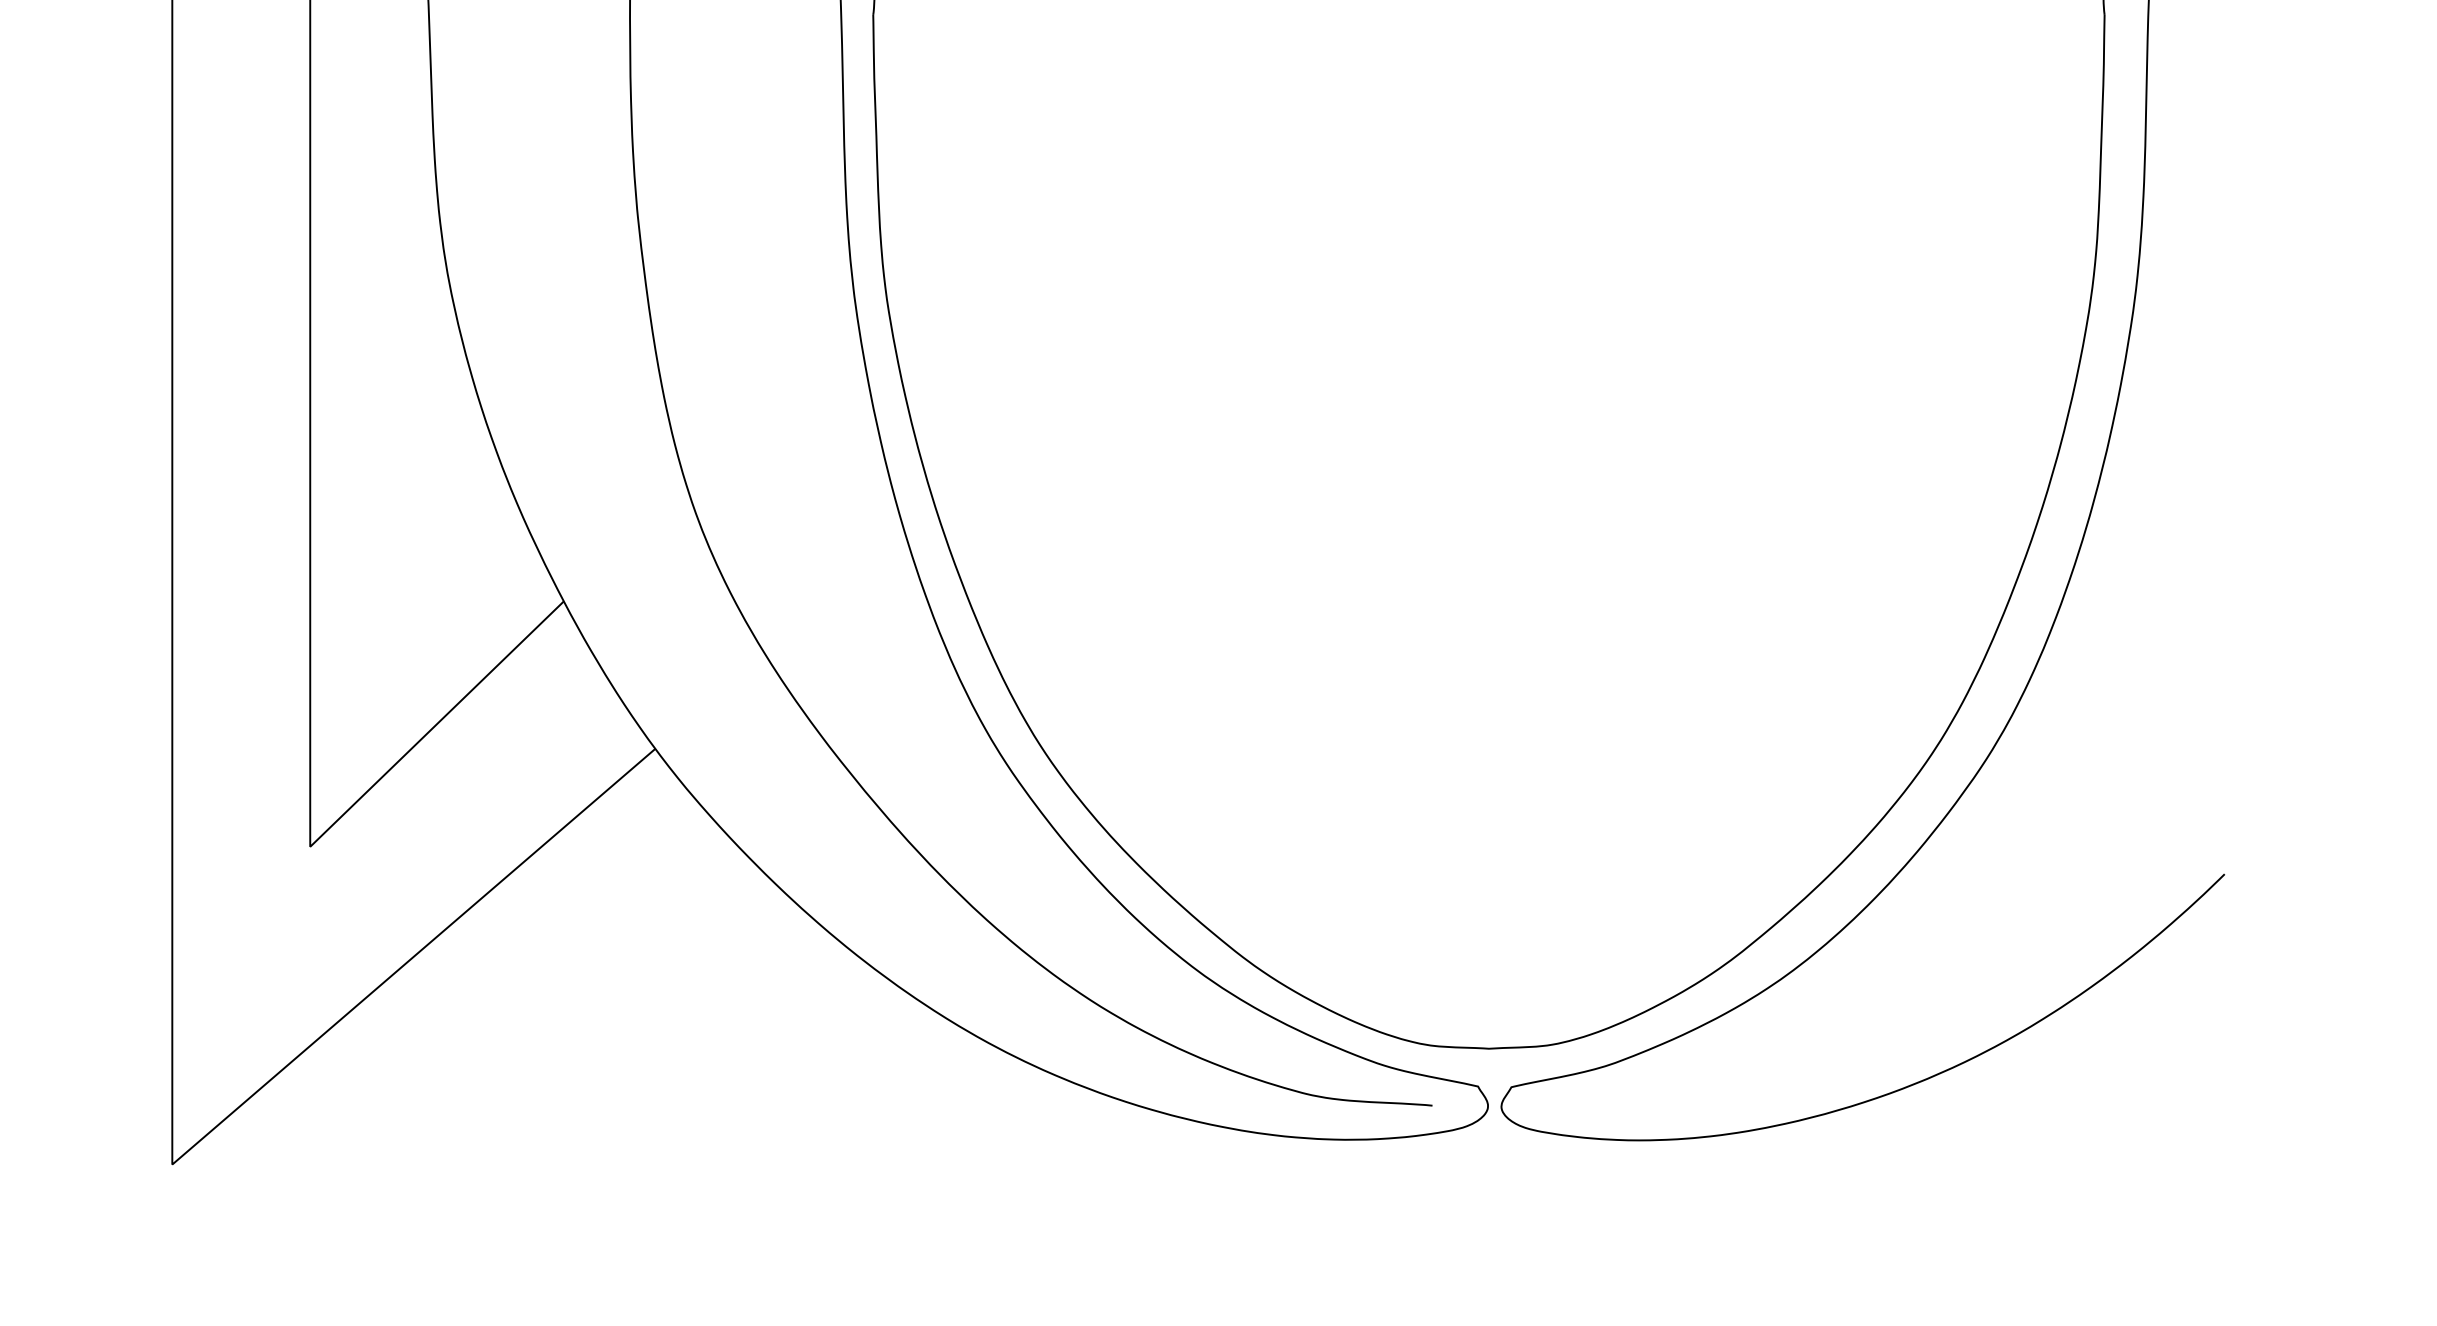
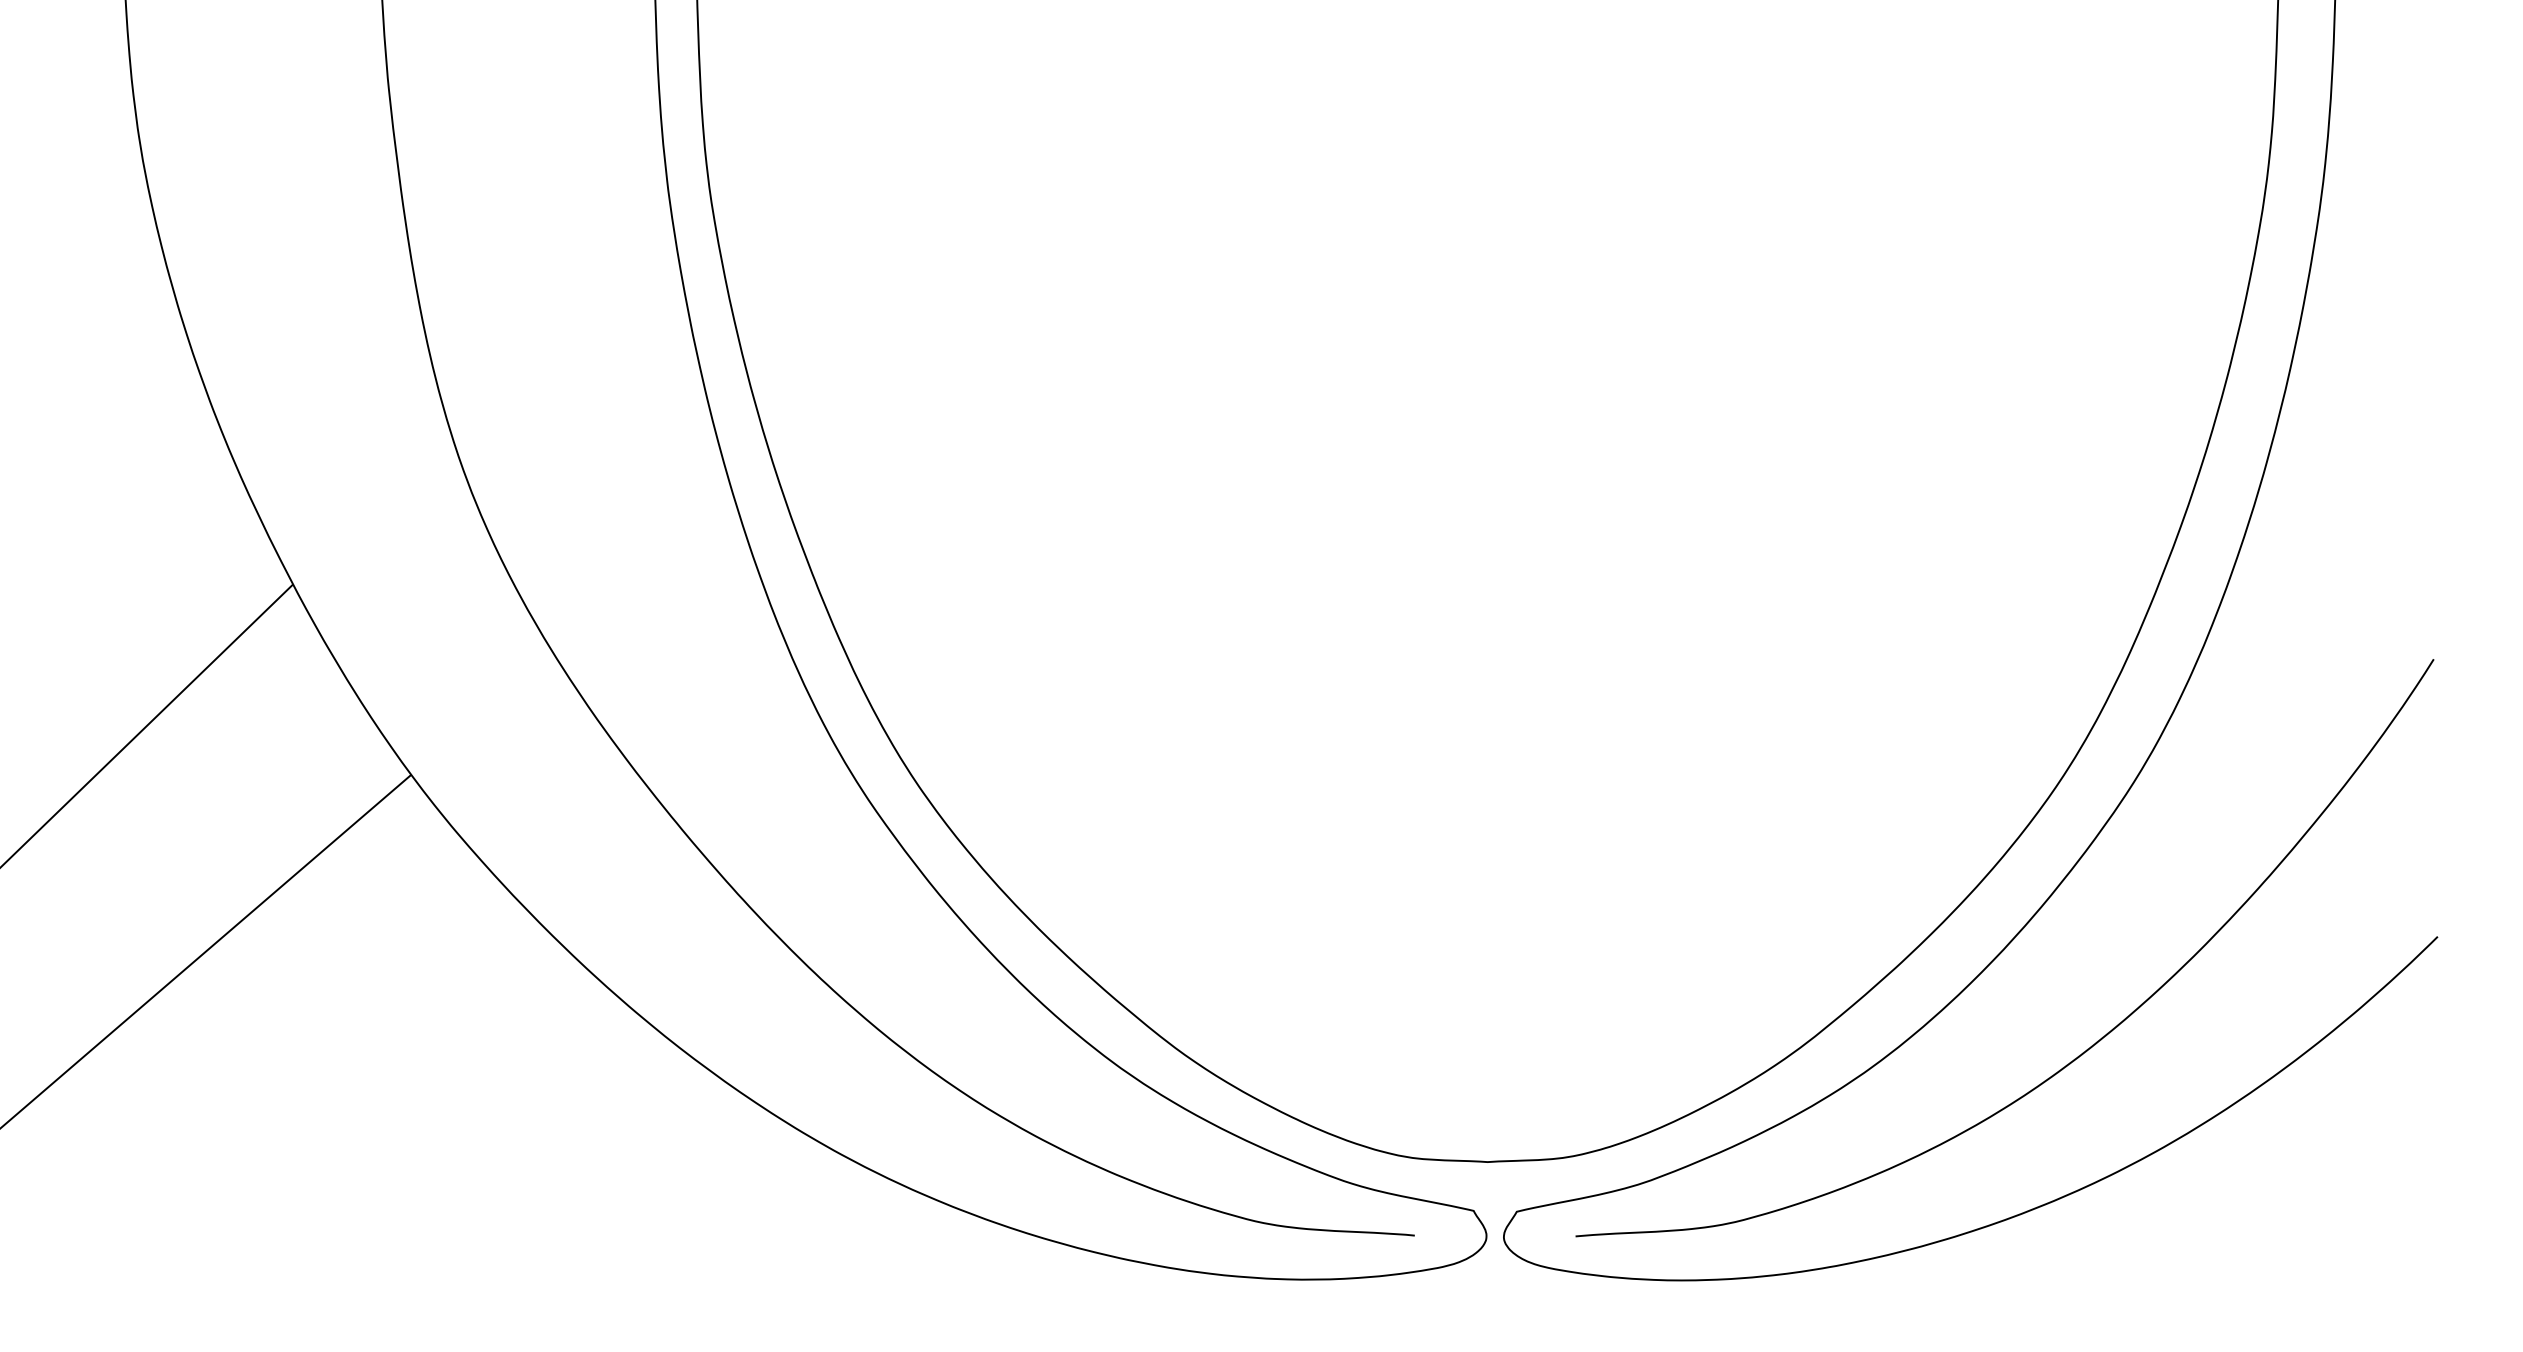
curve: (1949, 963) -> (2082, 1052), added

